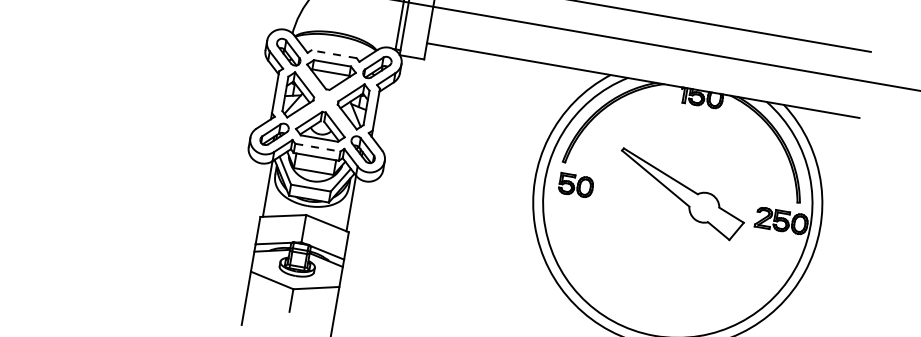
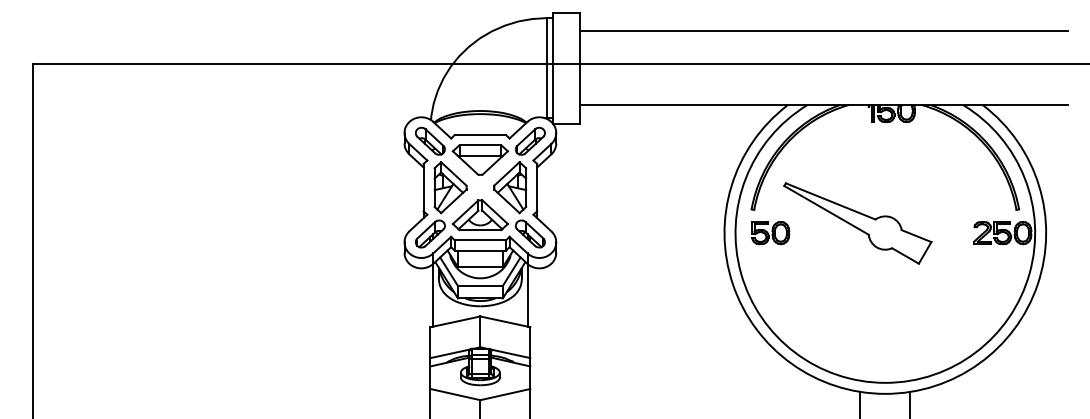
line: (334, 53) -> (480, 134), dashed -> solid
line: (317, 147) -> (480, 240), dashed -> solid
part: (681, 195) -> (857, 223), moved

